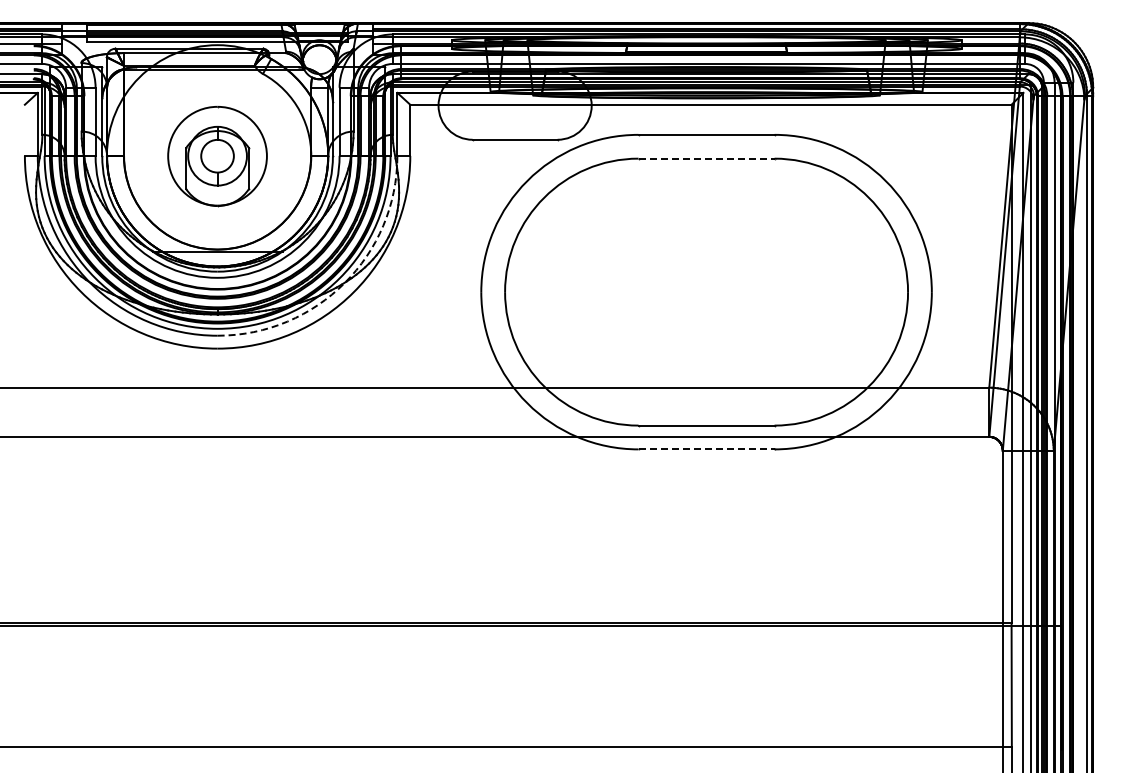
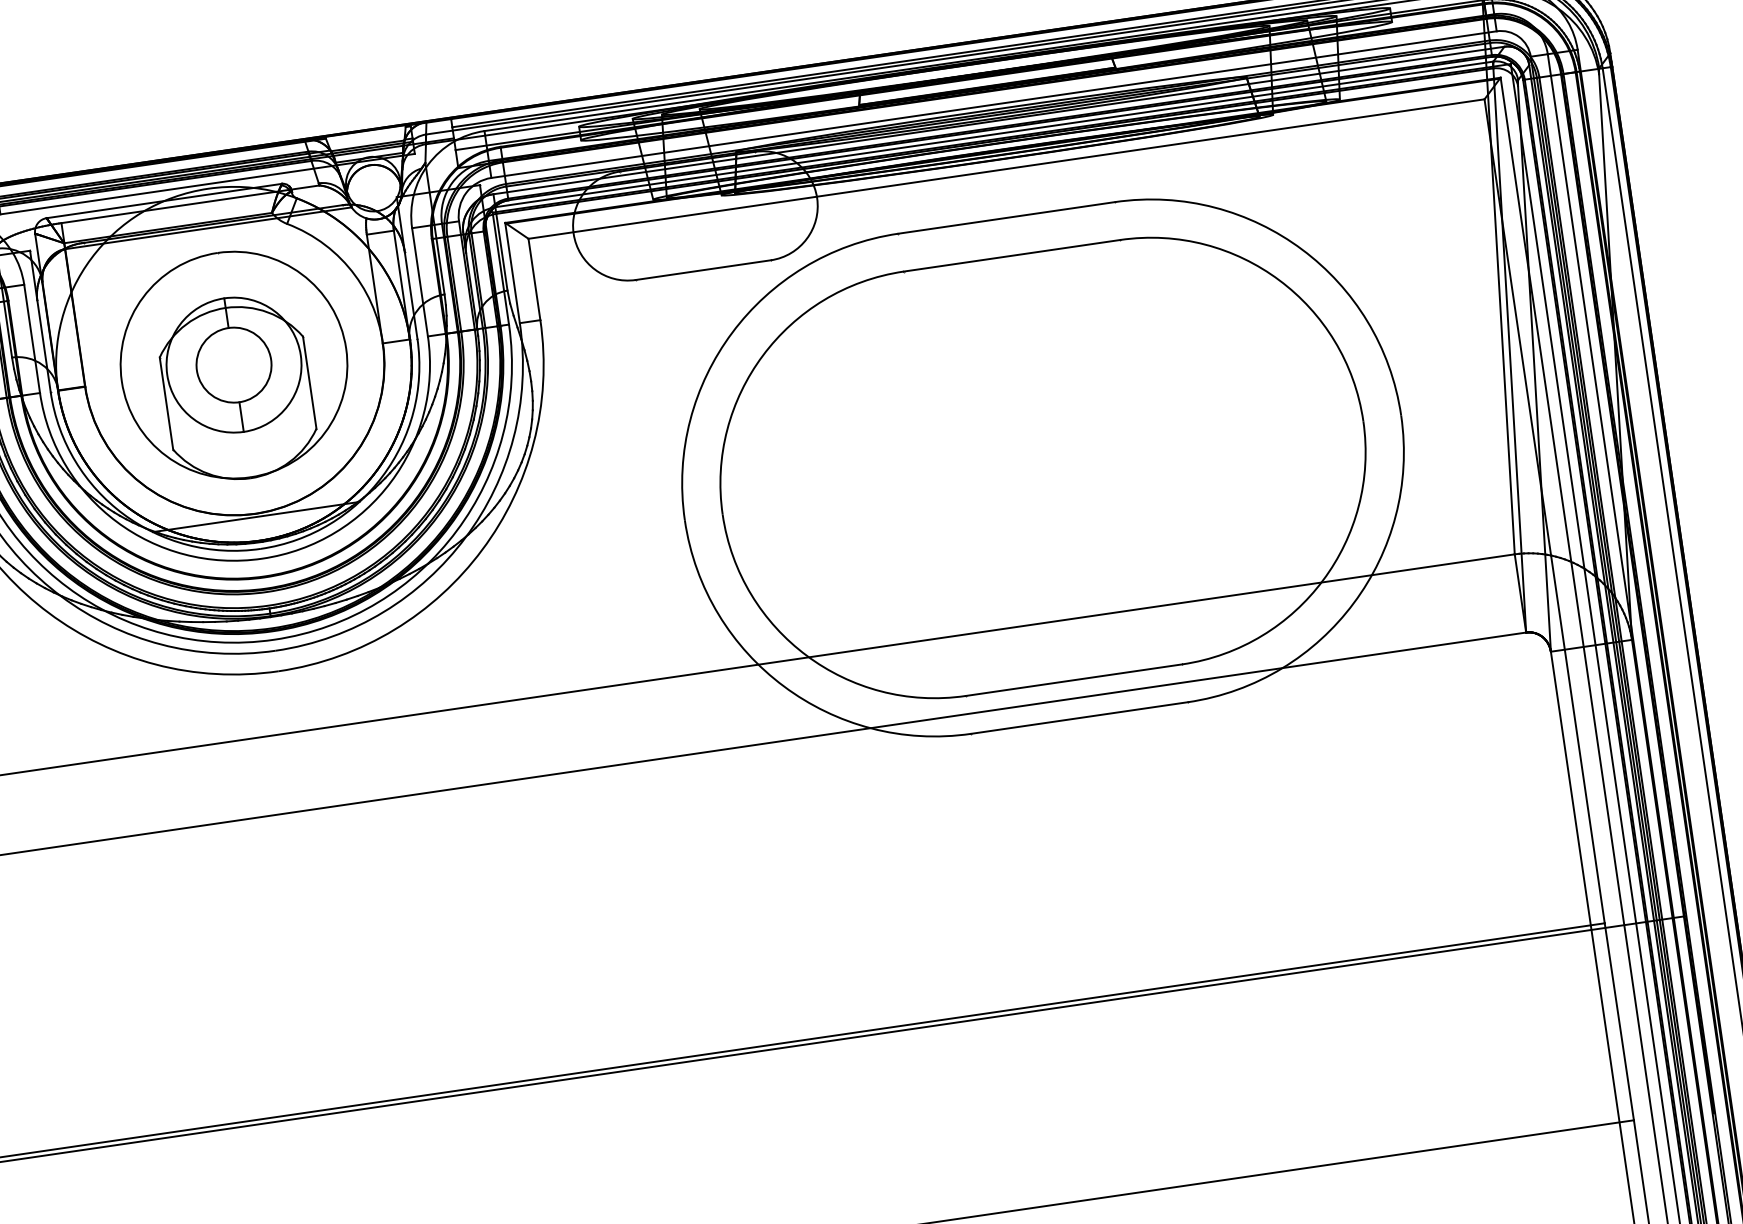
part: (217, 156) -> (233, 365), size x1.43
line: (707, 158) -> (1013, 255), dashed -> solid
arc: (344, 283) -> (465, 538), dashed -> solid
line: (707, 449) -> (1081, 717), dashed -> solid

